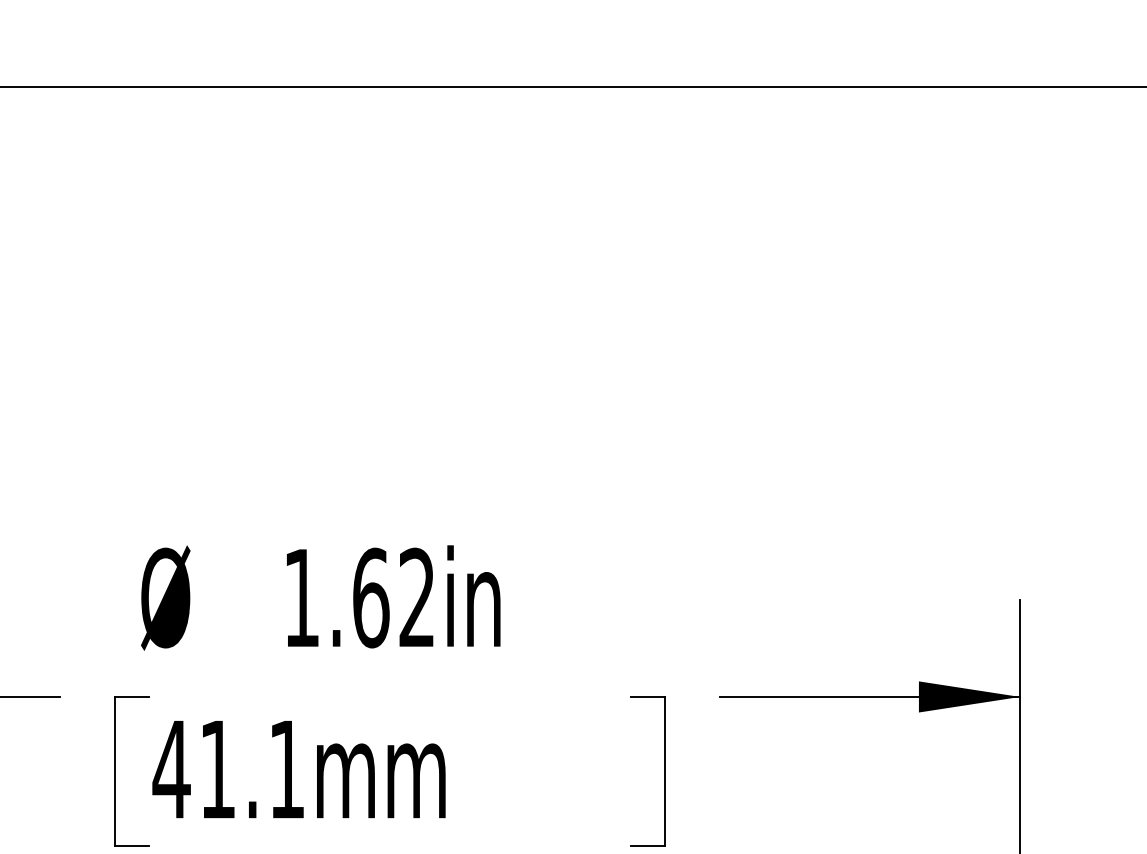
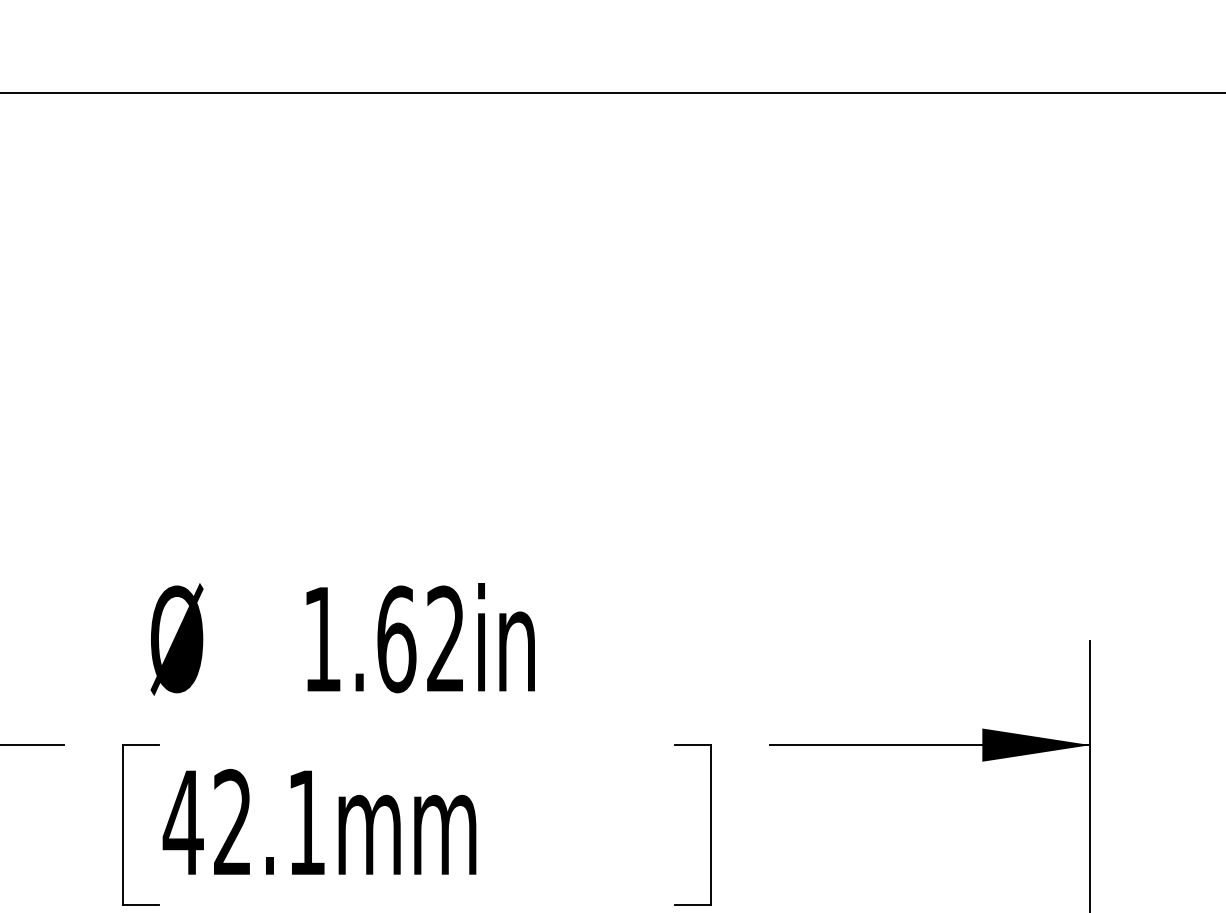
text: (217, 768) -> (232, 821), 41.1mm -> 42.1mm

